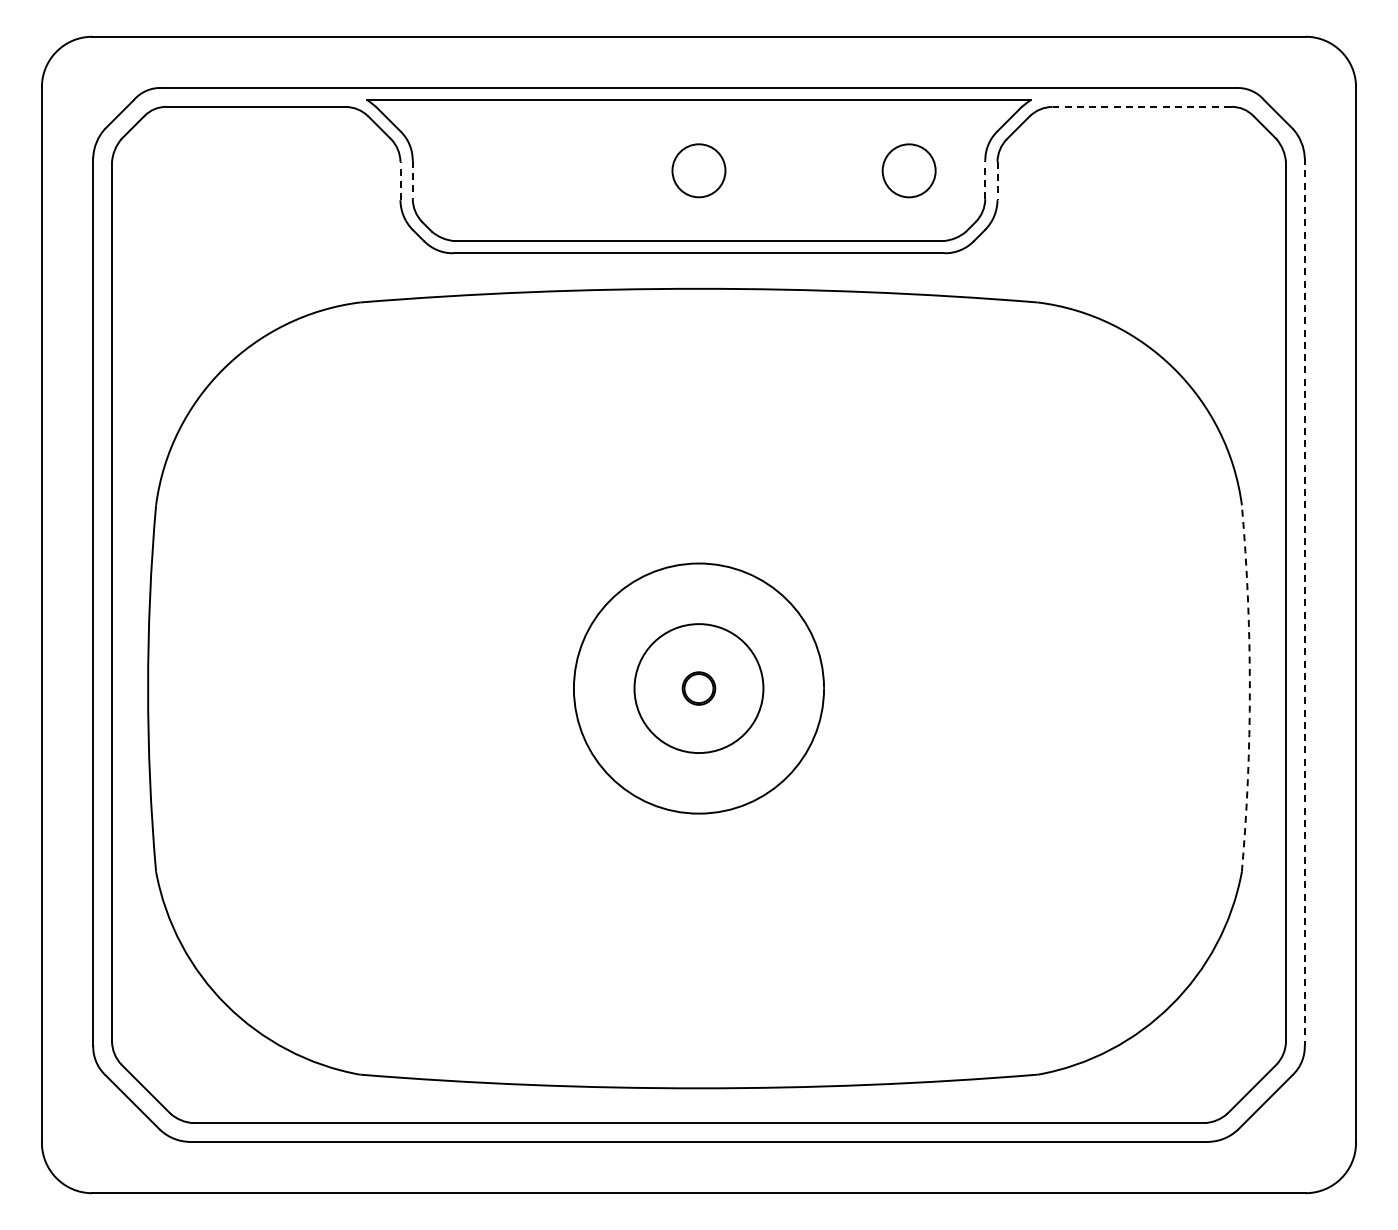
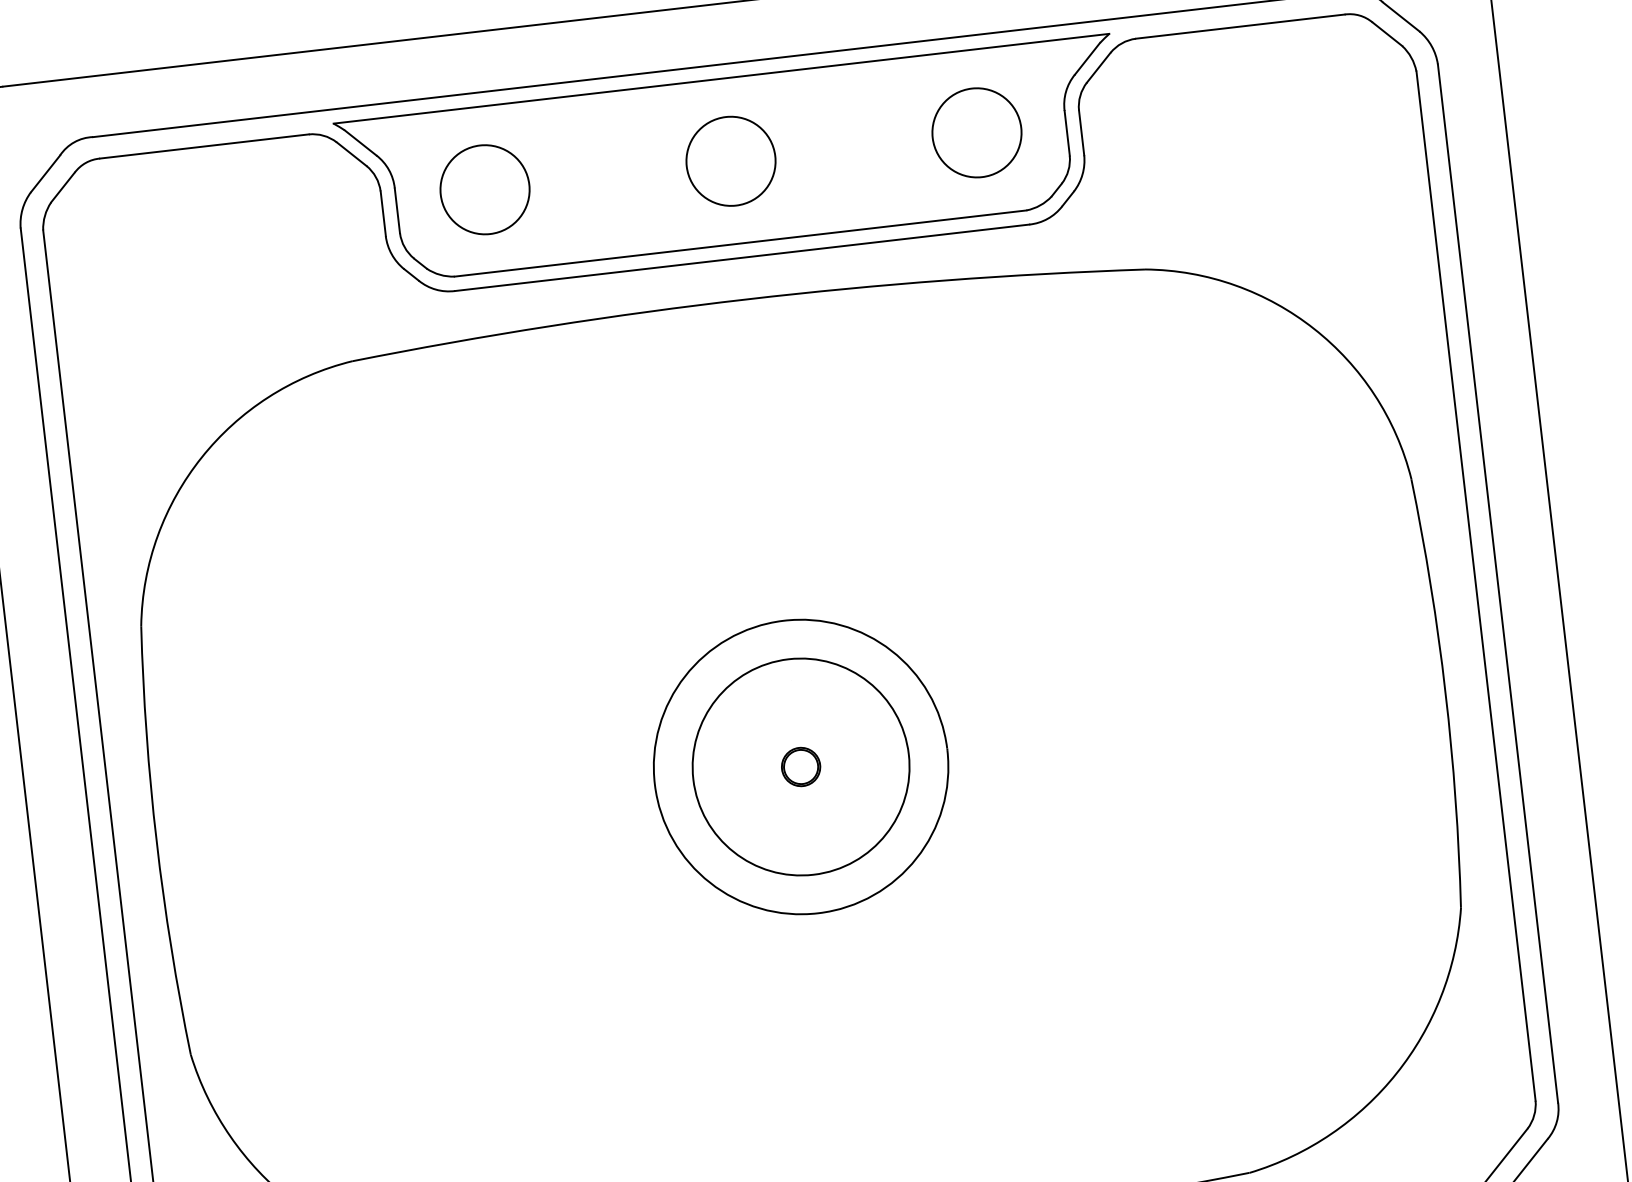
line: (1141, 106) -> (1239, 26), dashed -> solid
circle: (488, 170) -> (484, 189), added
circle: (698, 170) -> (730, 161), size x1.43
circle: (908, 170) -> (976, 132), size x1.43
line: (985, 179) -> (1067, 132), dashed -> solid
line: (400, 180) -> (383, 213), dashed -> solid
line: (412, 180) -> (397, 211), dashed -> solid
line: (997, 181) -> (1081, 133), dashed -> solid
line: (1304, 601) -> (1497, 583), dashed -> solid
circle: (698, 688) -> (800, 766), size x1.43
arc: (1249, 688) -> (1445, 692), dashed -> solid

